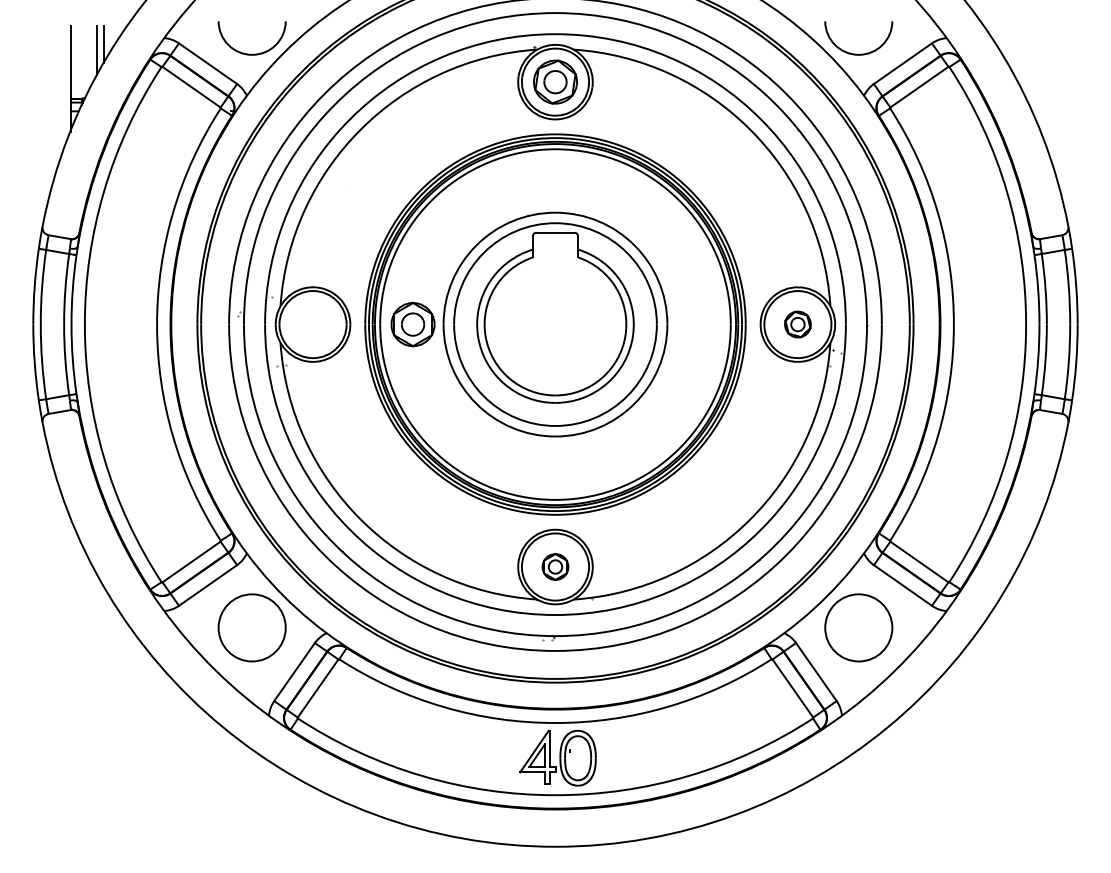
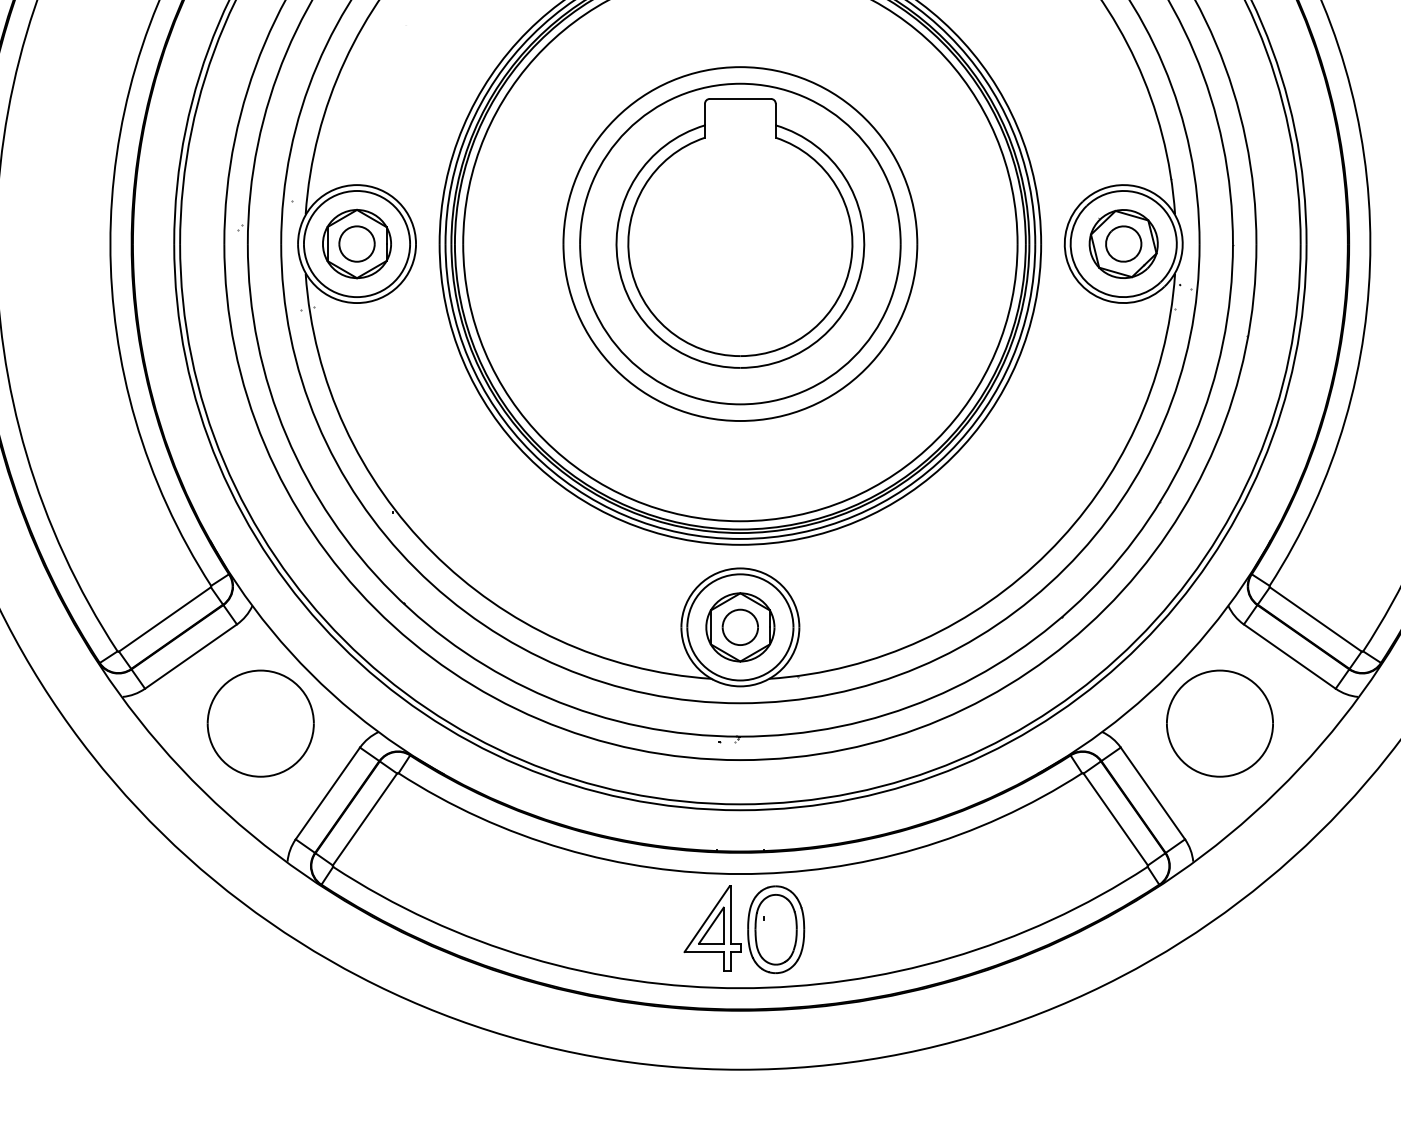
part: (412, 324) -> (356, 243), moved
part: (797, 324) -> (1123, 243), size x1.67
part: (555, 566) -> (740, 626), size x1.67

